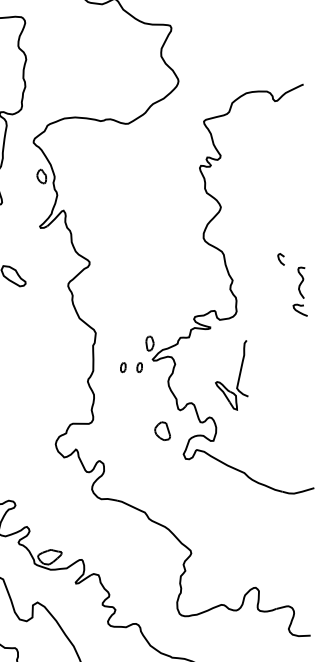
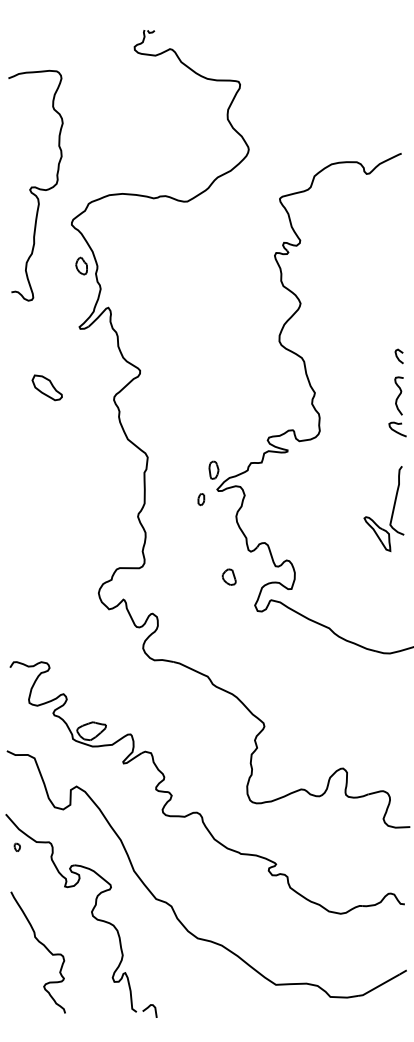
curve: (279, 259) -> (397, 356), moved
part: (123, 367) -> (181, 499), removed
part: (238, 374) -> (392, 508), moved
part: (161, 430) -> (228, 576), size x0.71

